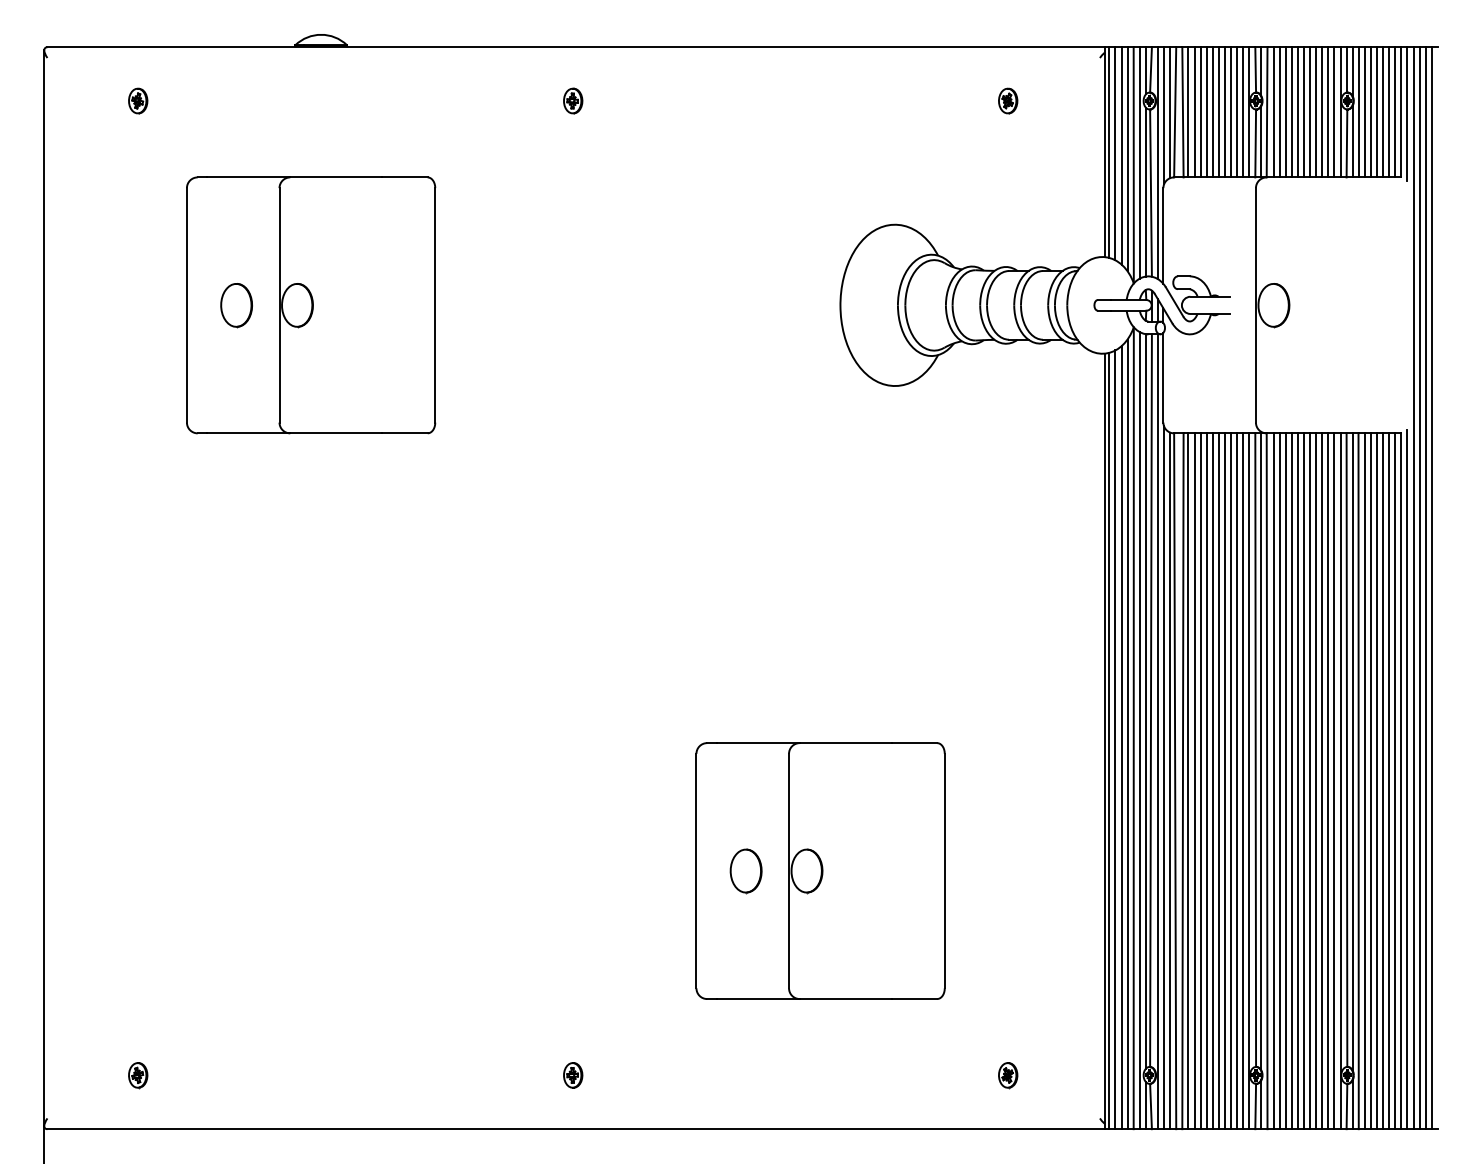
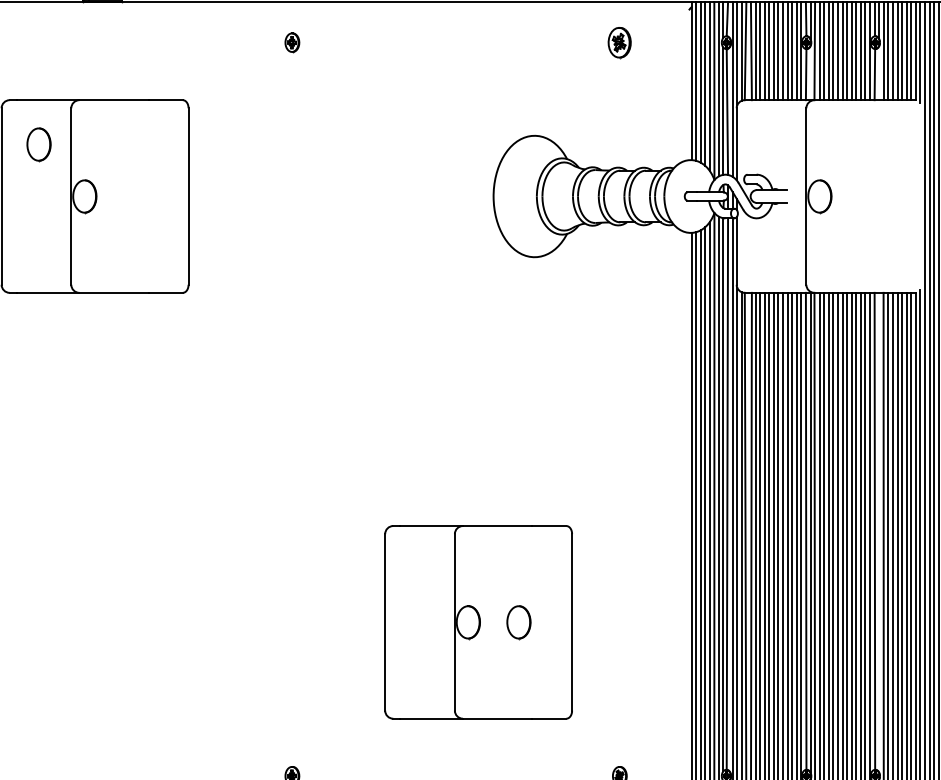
part: (1008, 100) -> (620, 42), size x1.6
line: (1261, 141) -> (810, 73), removed
line: (1352, 141) -> (879, 73), removed
part: (236, 305) -> (38, 144), moved
line: (1352, 751) -> (879, 532), removed
part: (745, 871) -> (518, 622), moved

